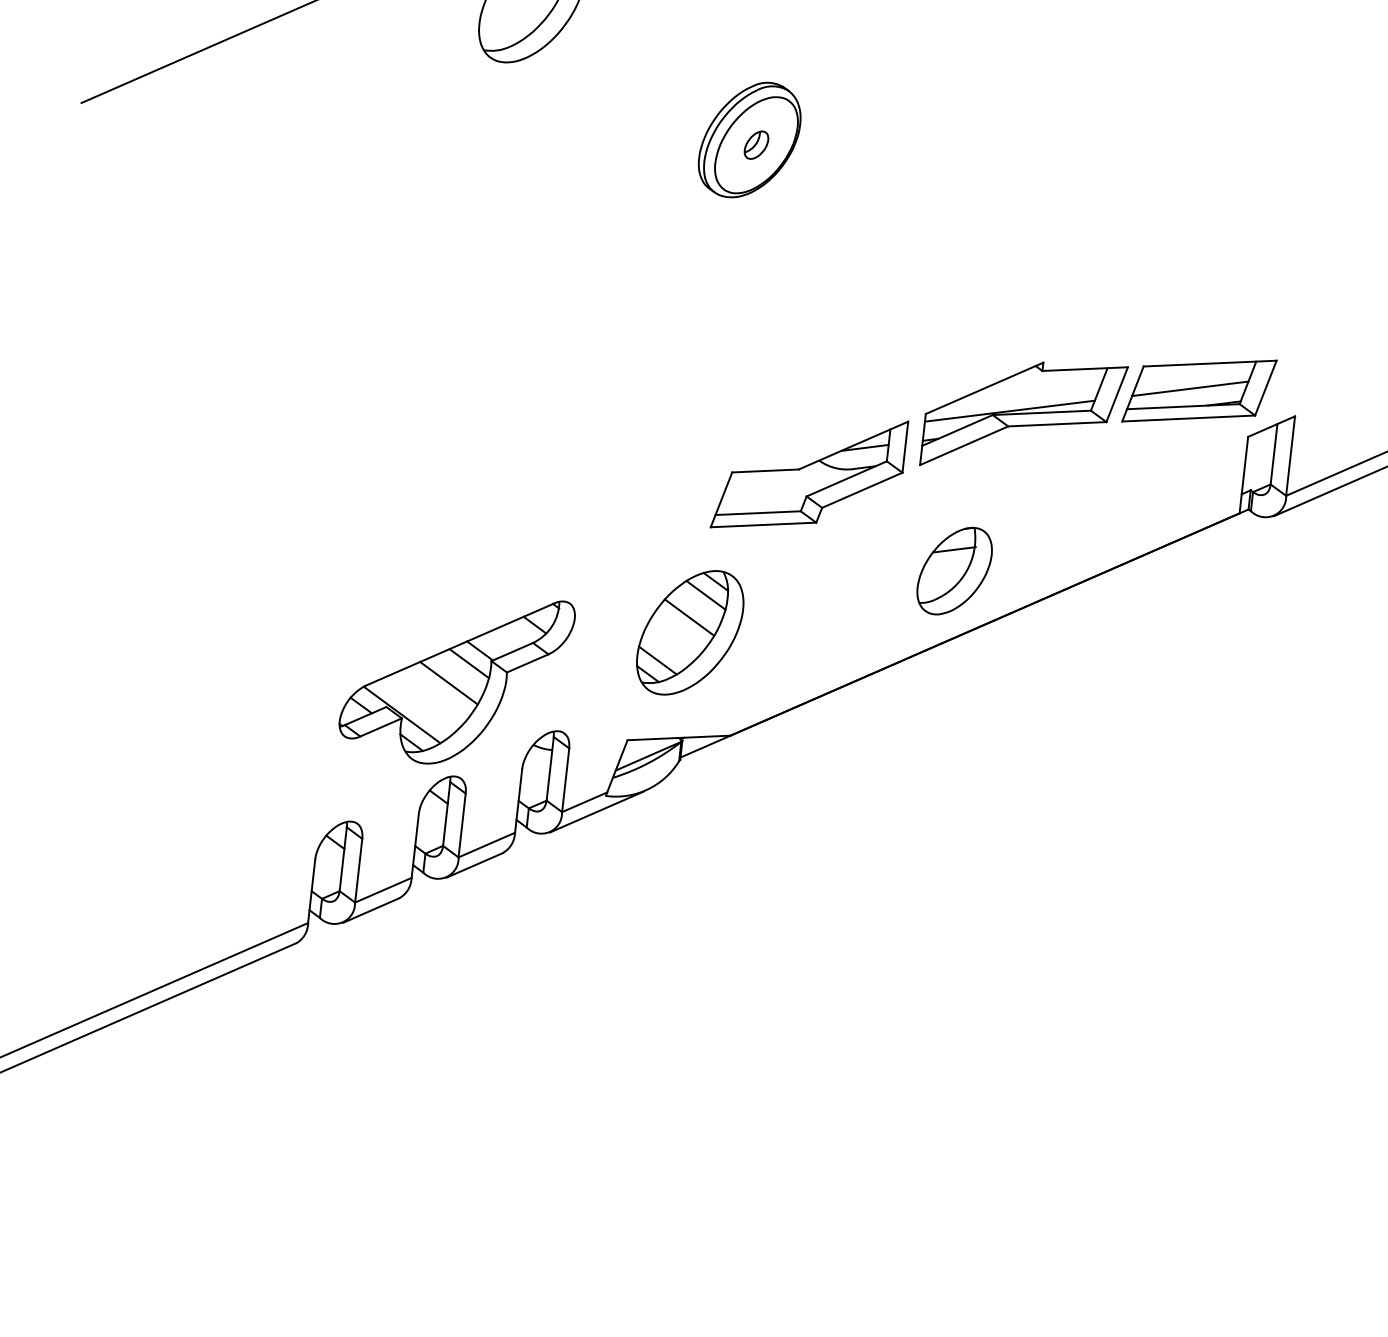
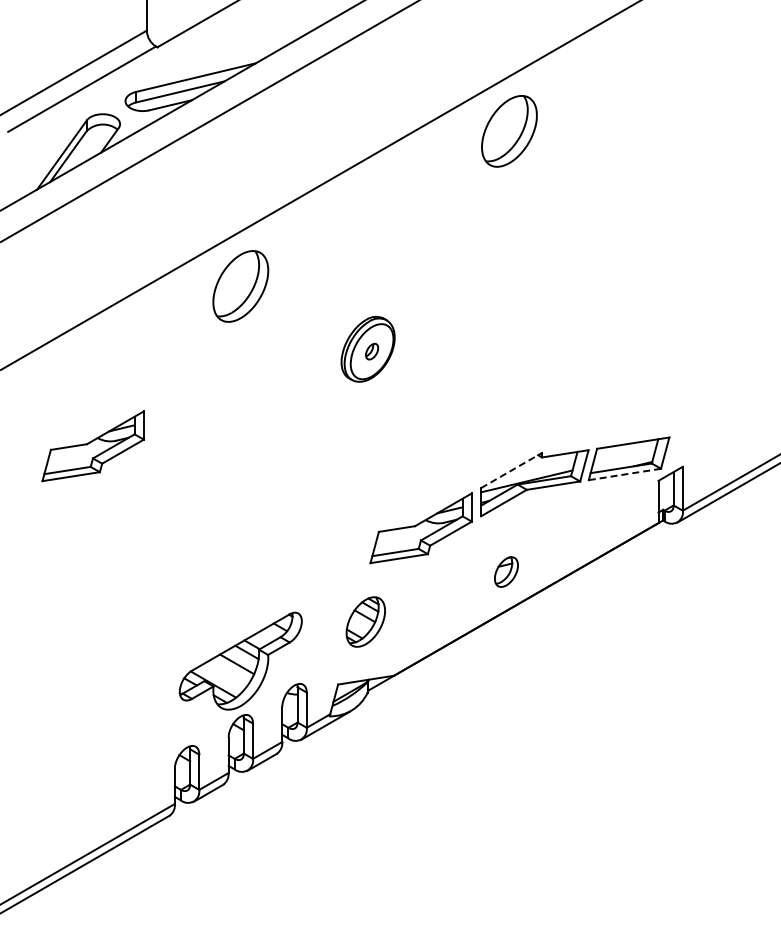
part: (231, 259) -> (92, 446), added
line: (1189, 387) -> (623, 457), removed
line: (986, 388) -> (512, 470), solid -> dashed
line: (1187, 418) -> (624, 474), solid -> dashed
part: (954, 569) -> (506, 571), size x0.6
part: (689, 631) -> (365, 621), size x0.7

